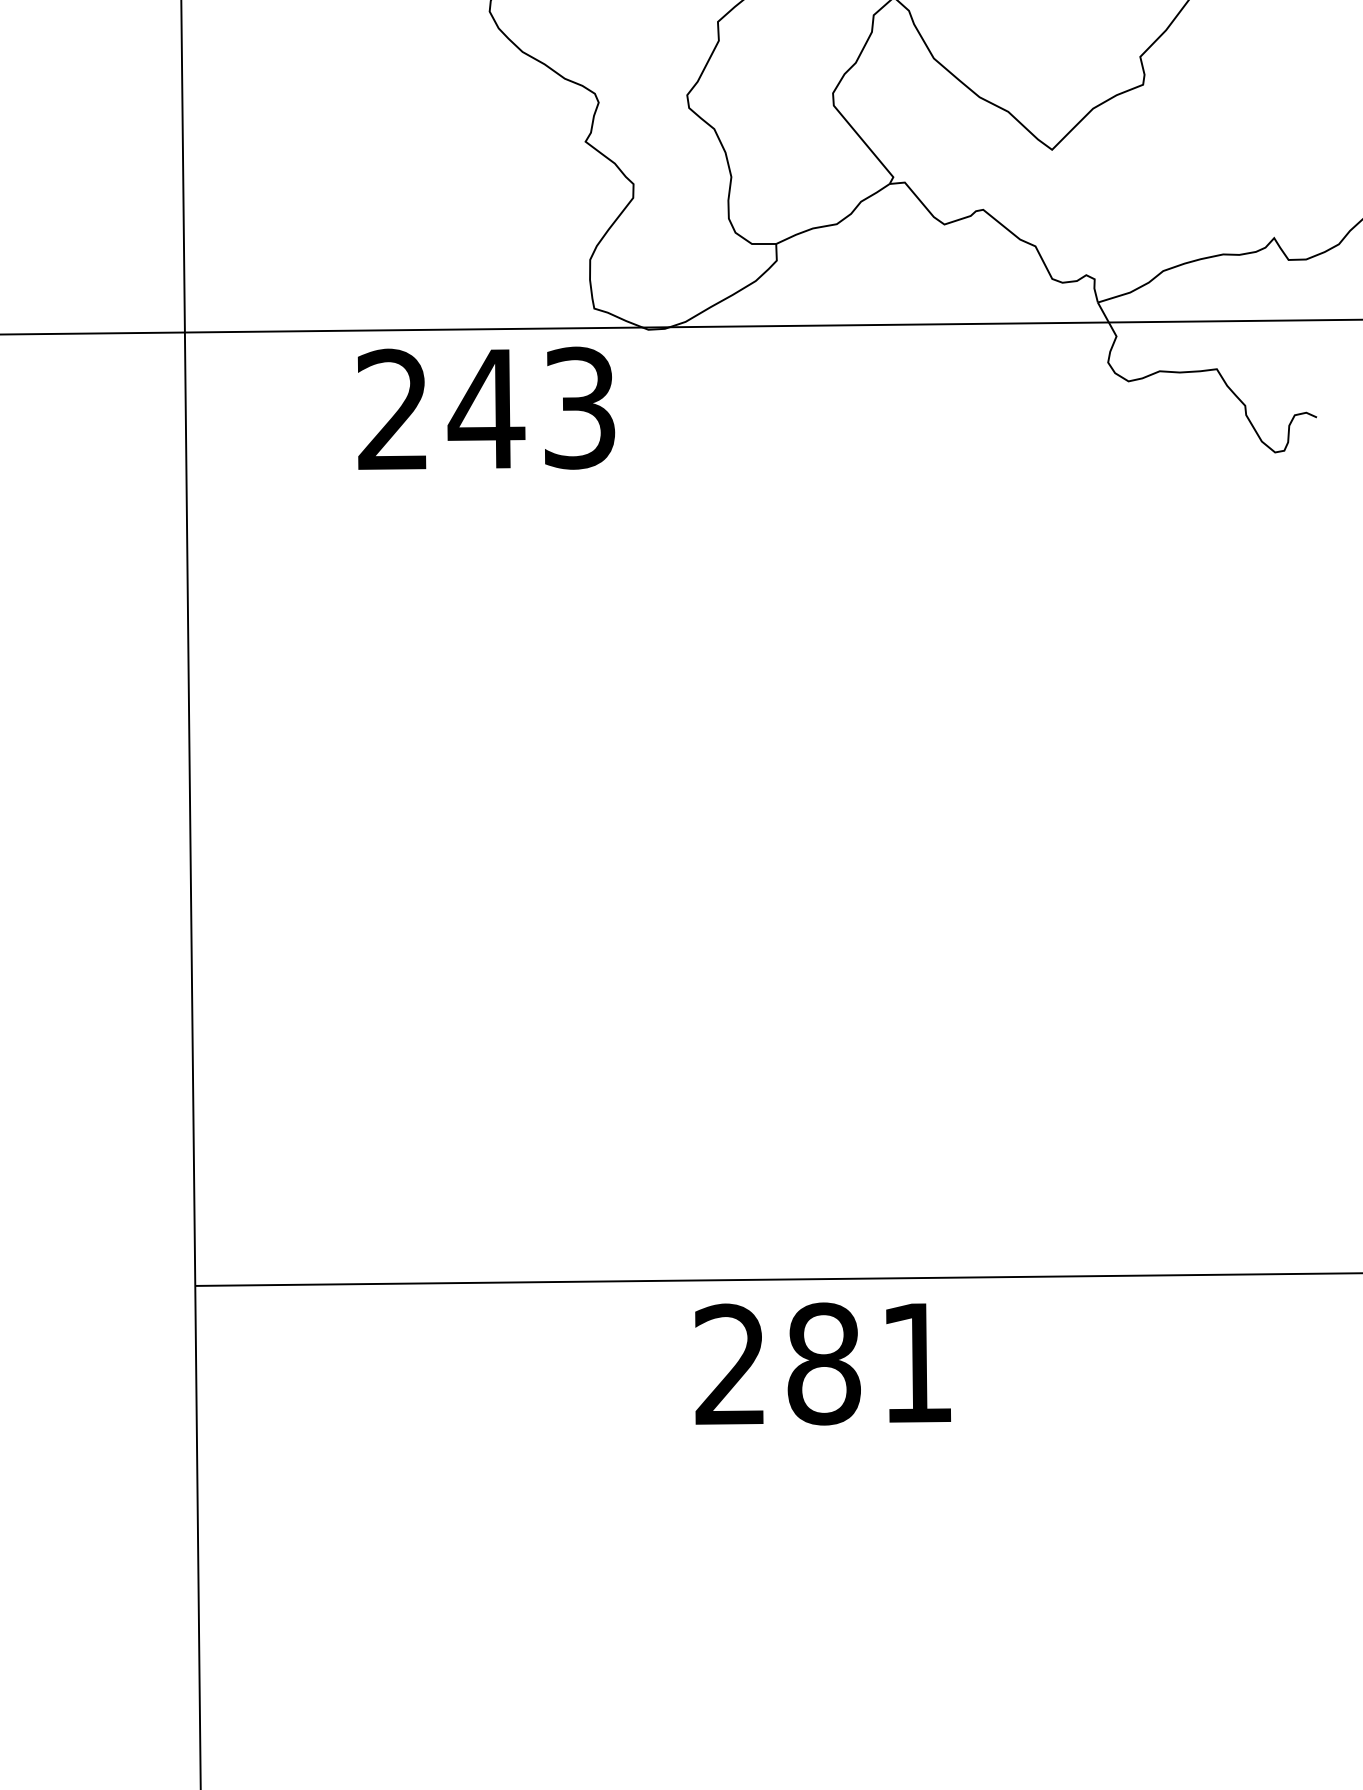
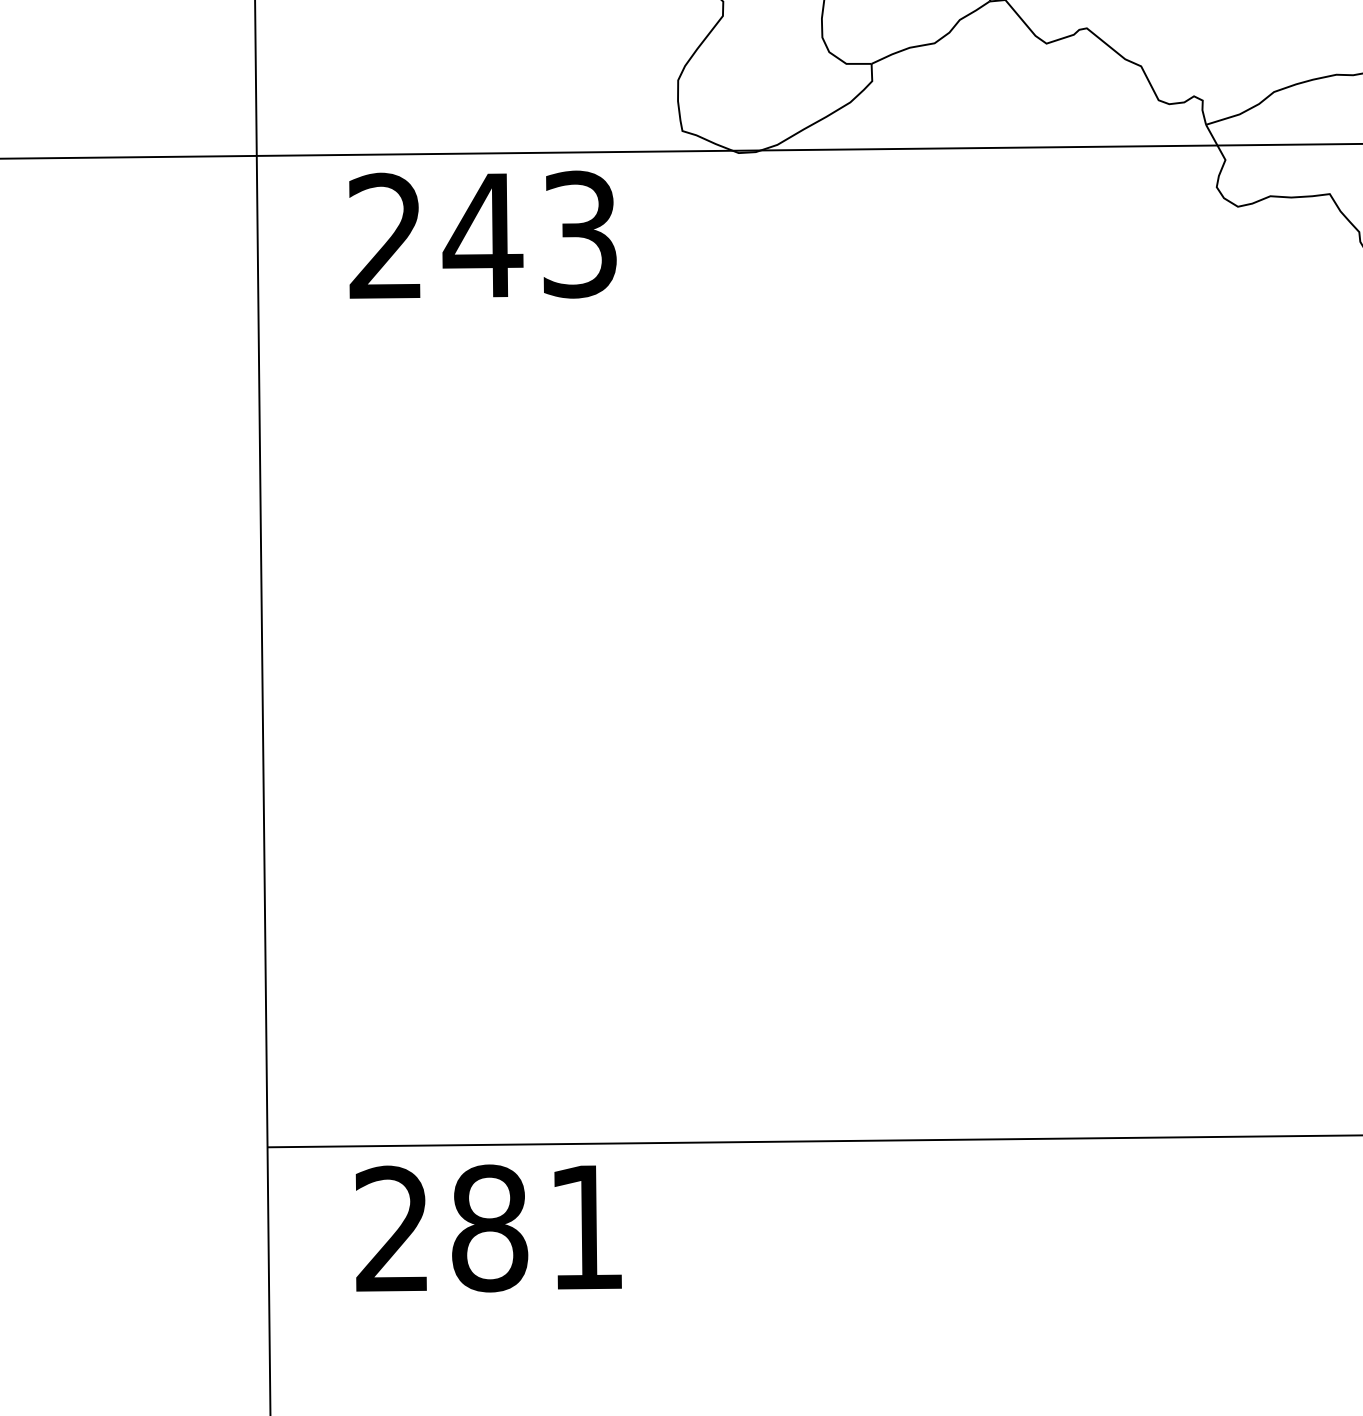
text: (486, 407) -> (483, 233), moved
text: (822, 1363) -> (488, 1227), moved

